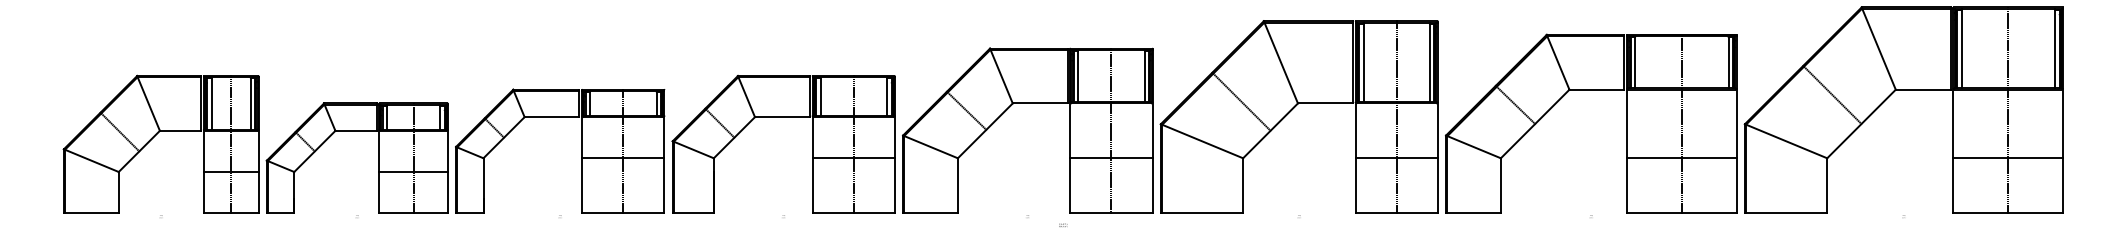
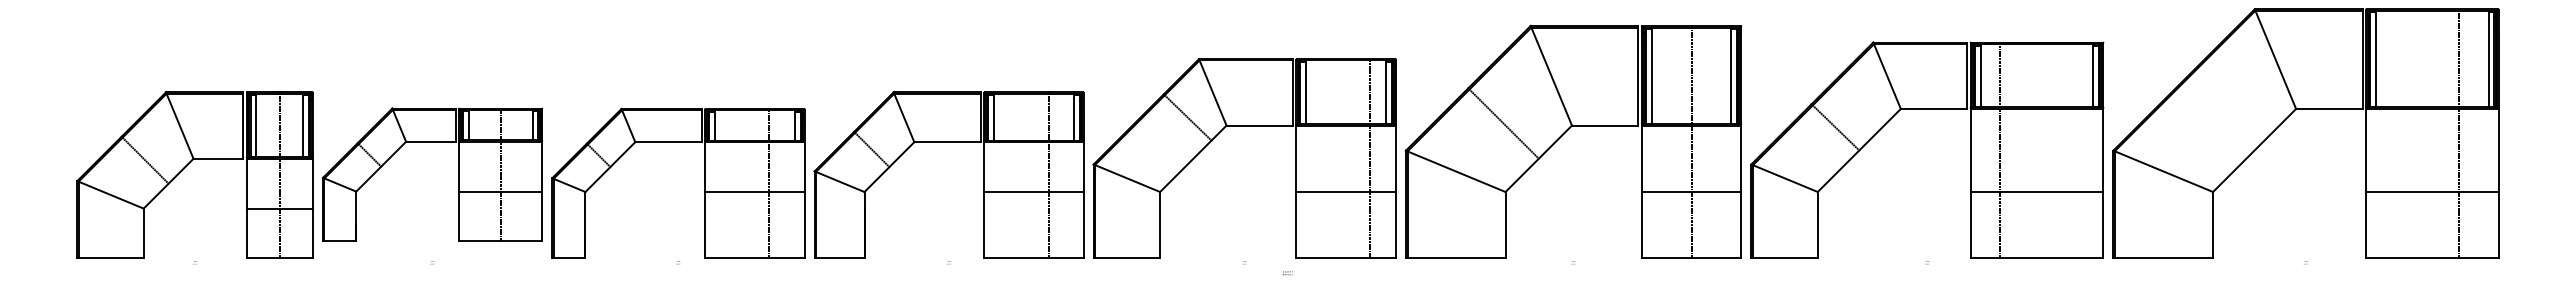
line: (1832, 95) -> (2219, 115), removed
line: (2008, 109) -> (2459, 133), moved
line: (966, 110) -> (1187, 117), moved
line: (1682, 124) -> (2000, 150), moved
line: (1111, 130) -> (1370, 158), moved
line: (853, 144) -> (1048, 175), moved
line: (623, 151) -> (768, 183), moved
part: (378, 157) -> (458, 174), moved

